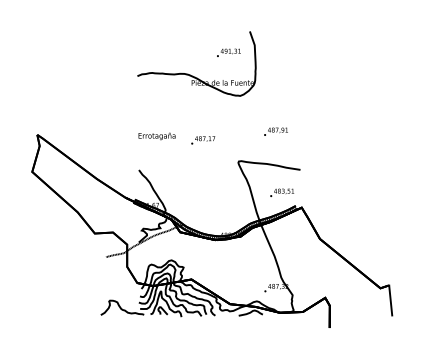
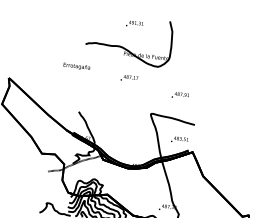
text: (228, 52) -> (134, 23), moved
text: (156, 136) -> (76, 66), moved
text: (203, 140) -> (129, 78), moved

